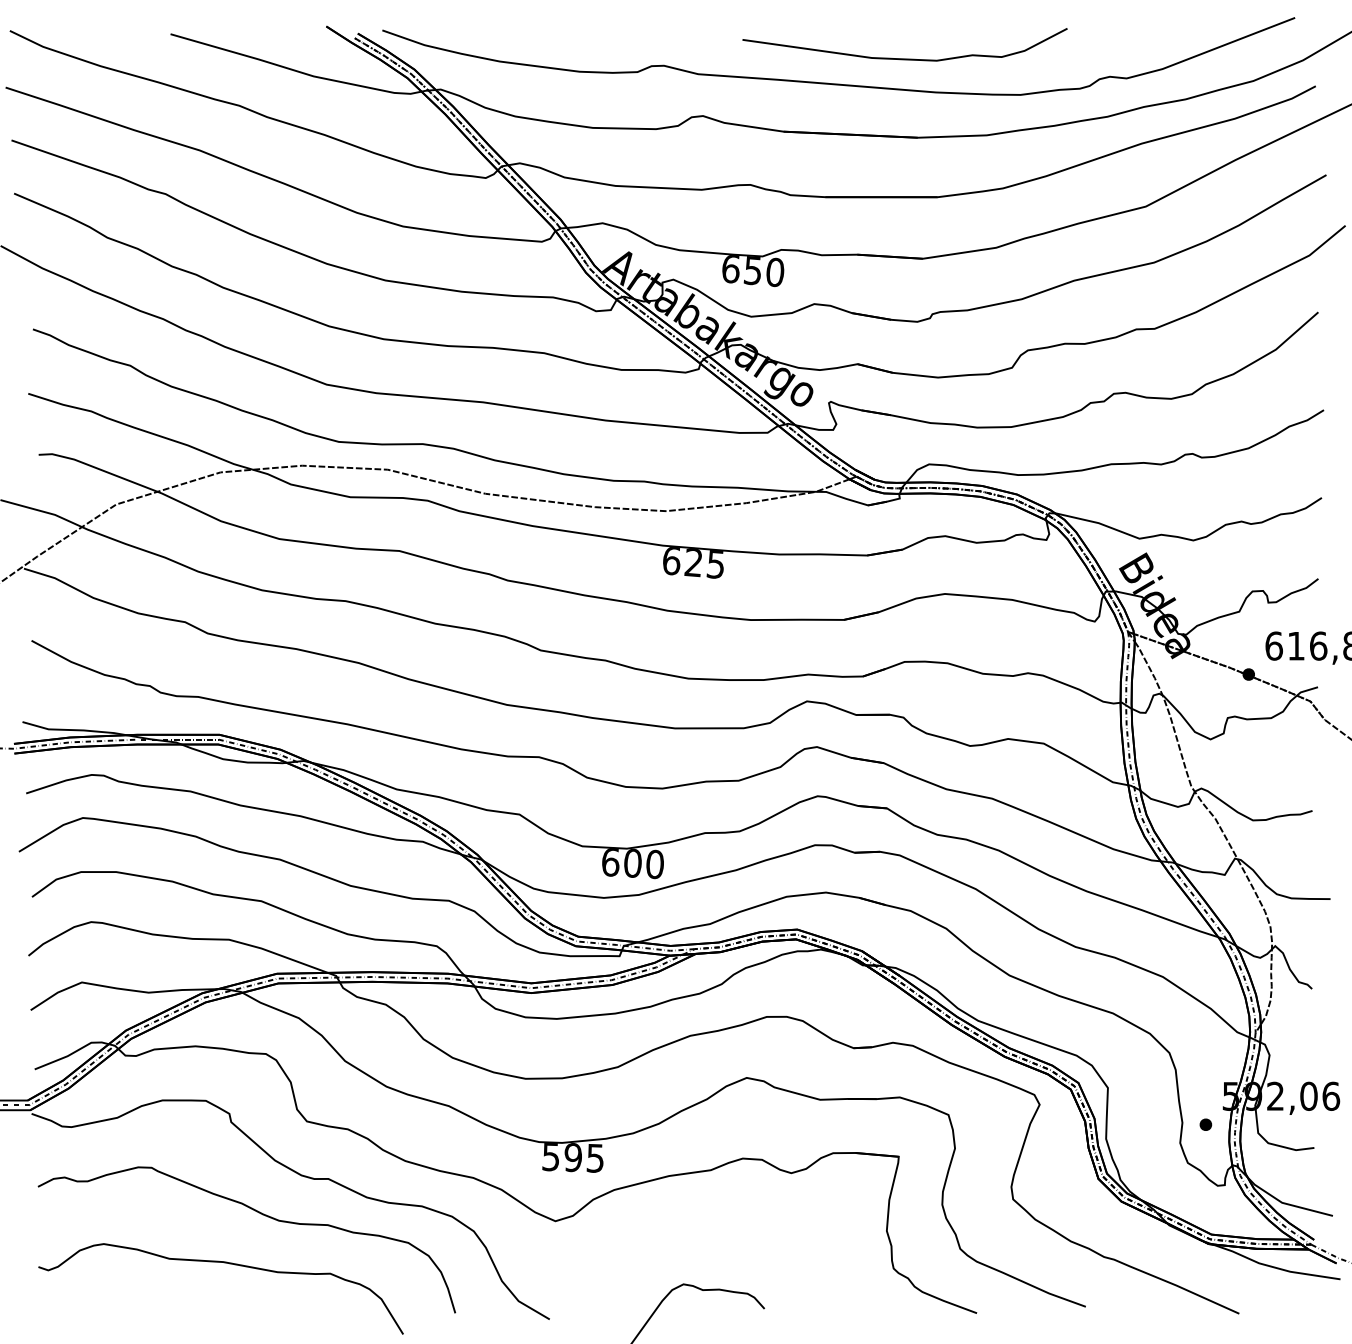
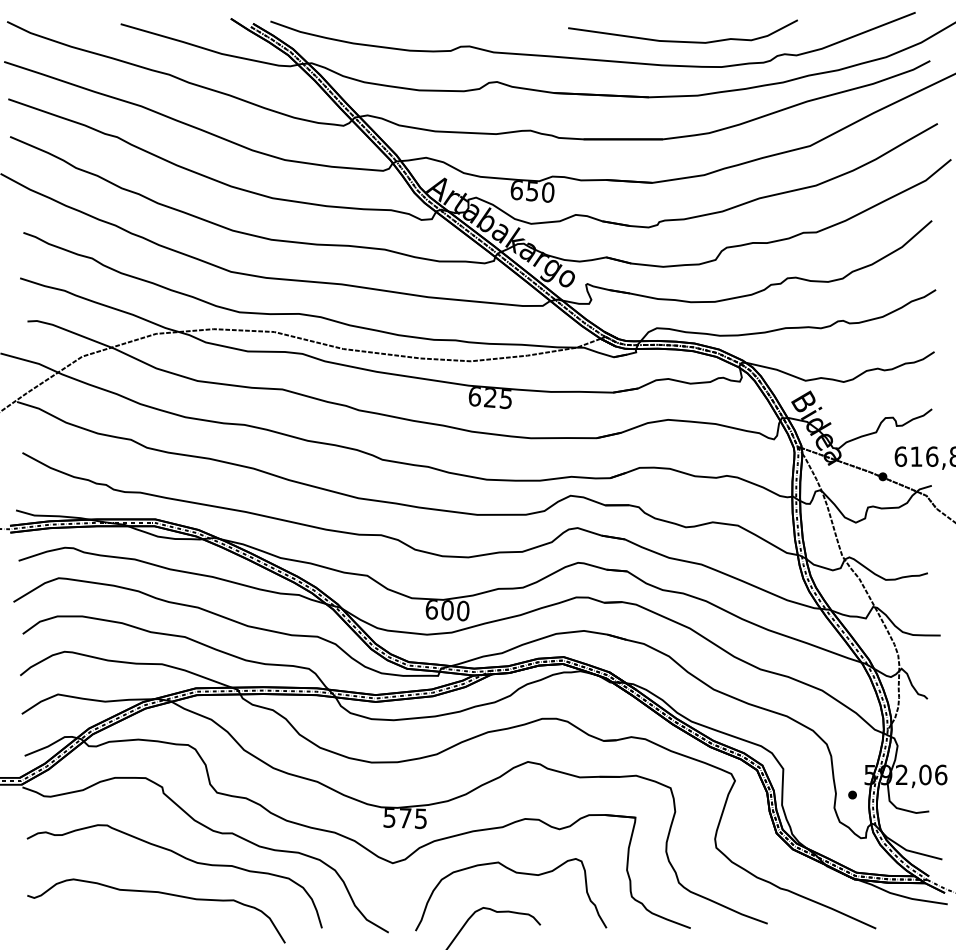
curve: (904, 58) -> (682, 41), moved
text: (572, 1157) -> (404, 818), 595 -> 575
curve: (729, 1235) -> (515, 873), added

